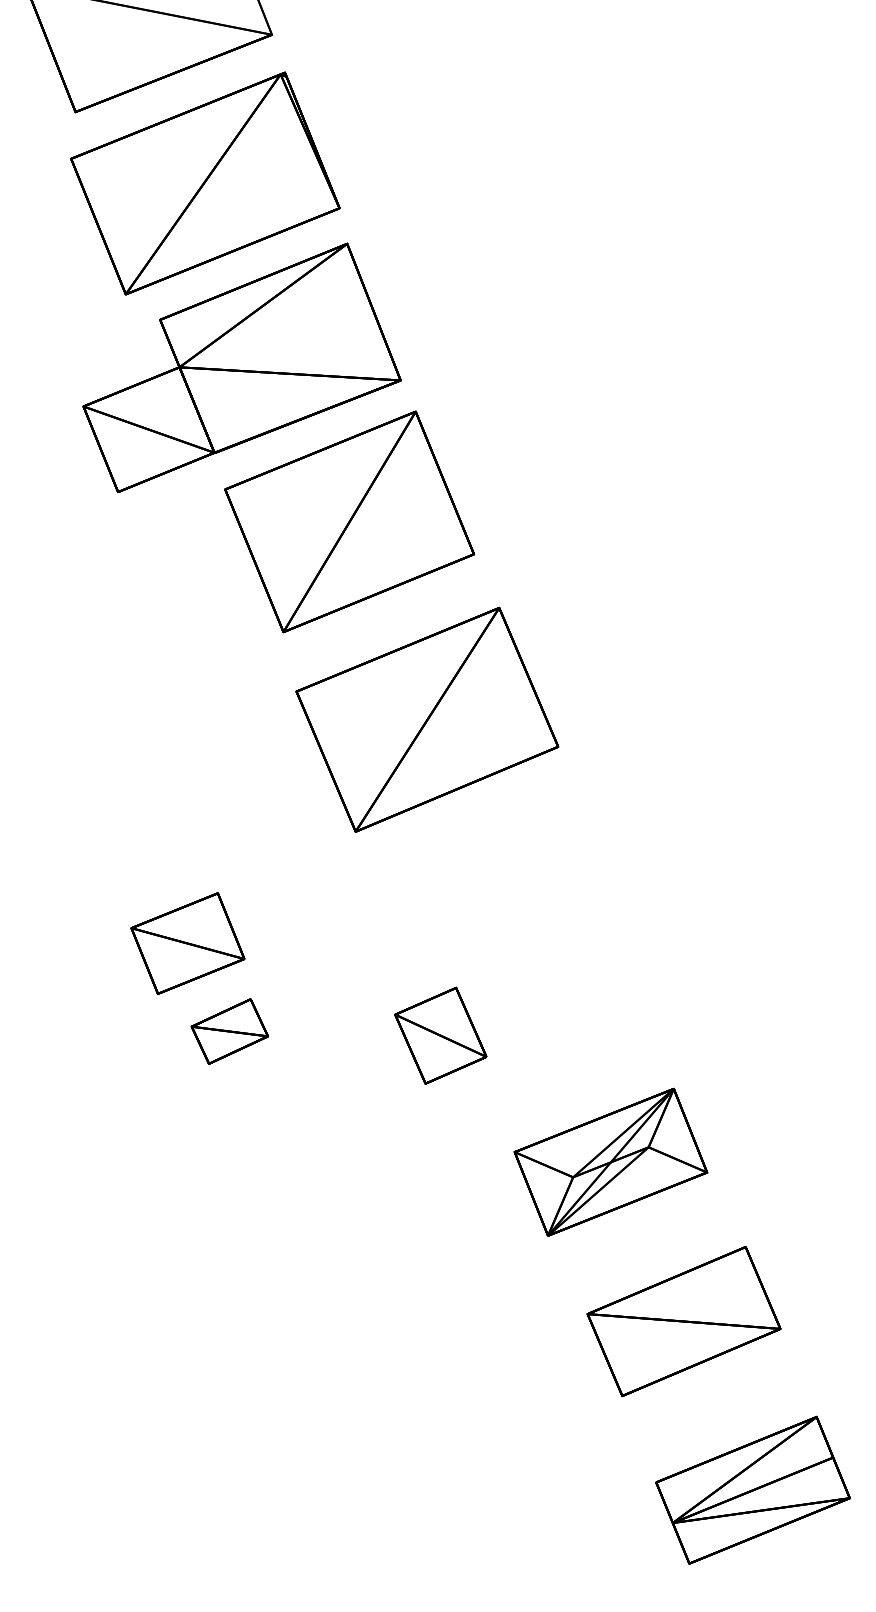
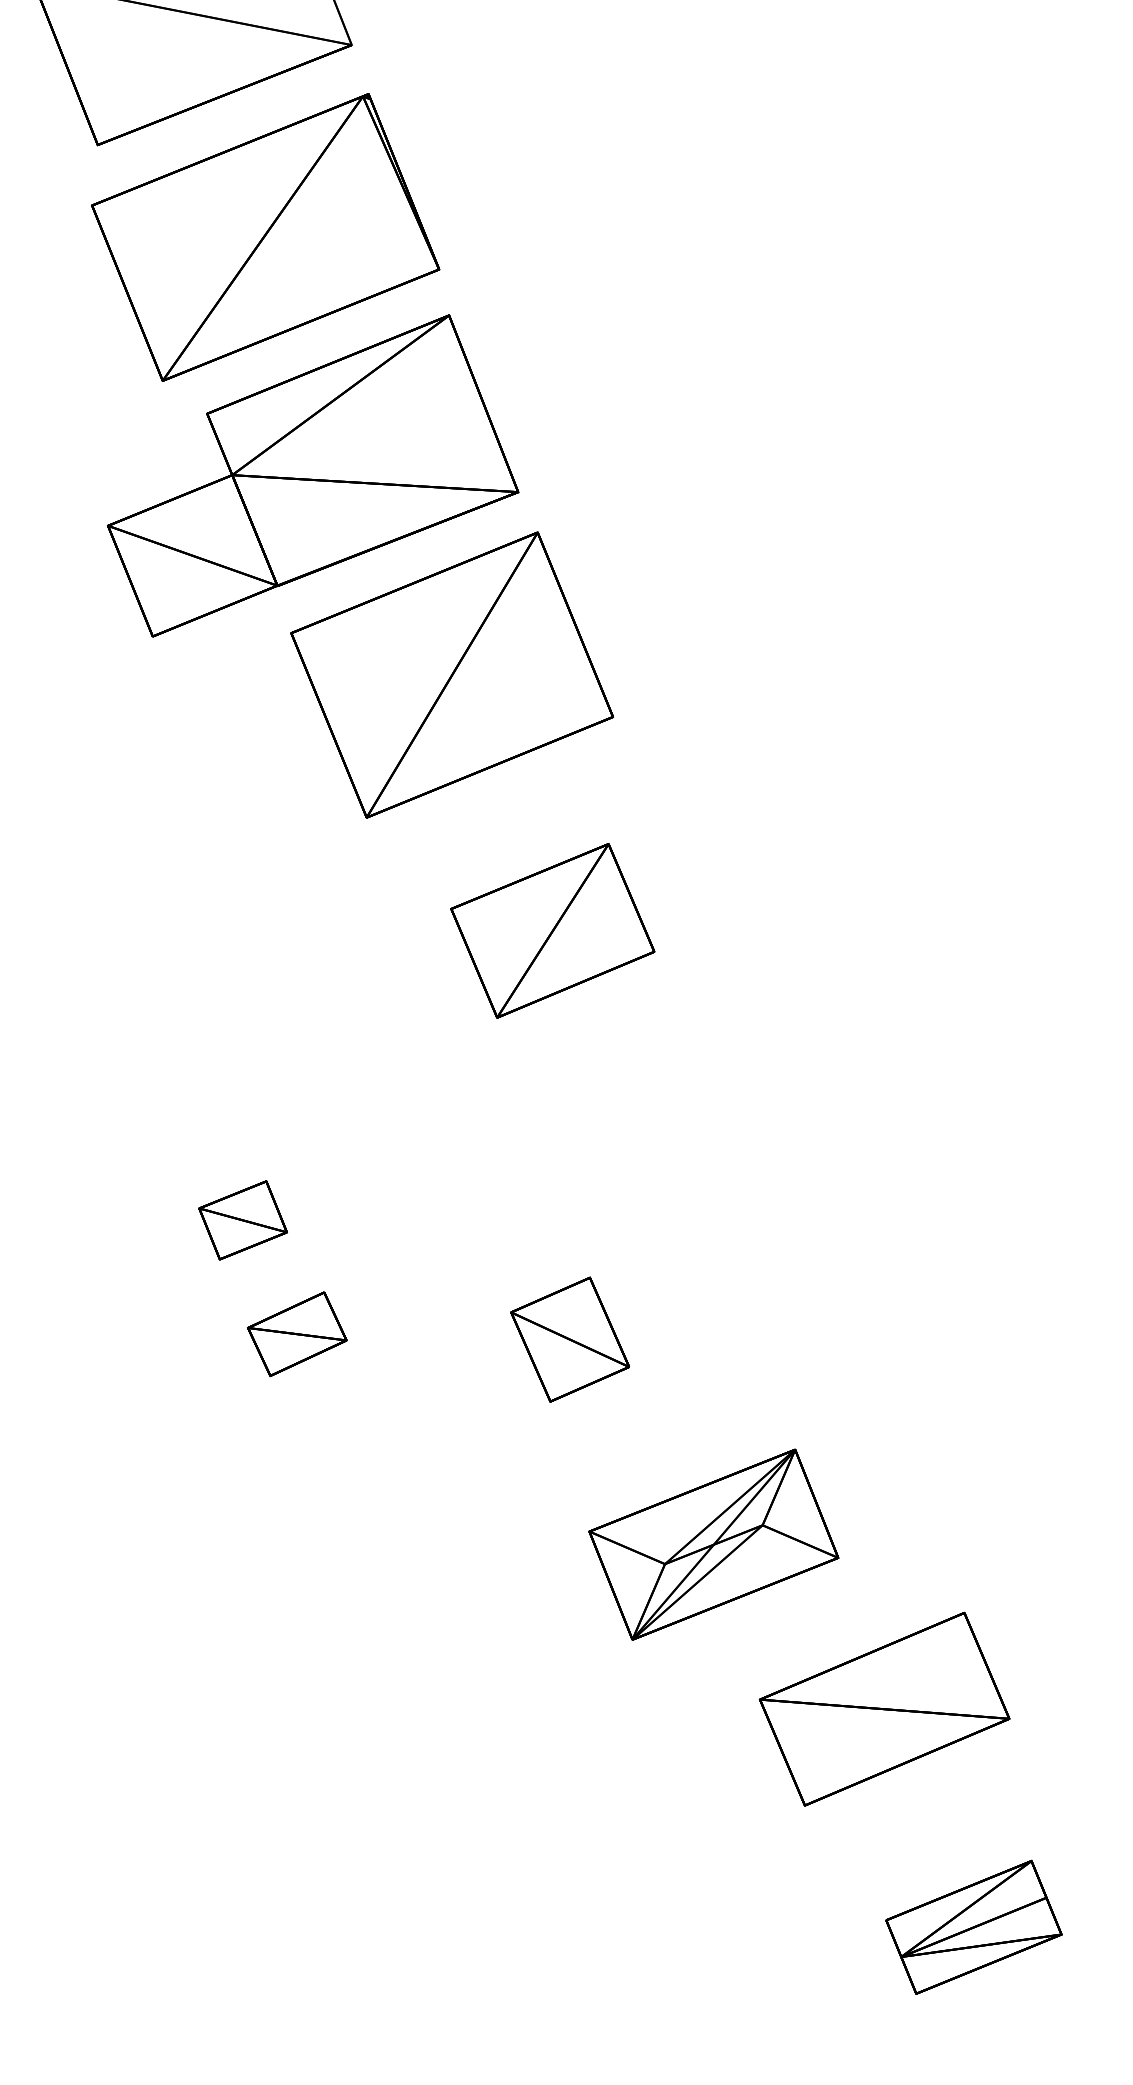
part: (427, 719) -> (552, 930), size x0.6
part: (187, 943) -> (242, 1220), size x0.6
part: (610, 1161) -> (713, 1543), moved
part: (752, 1489) -> (973, 1926), size x0.7

